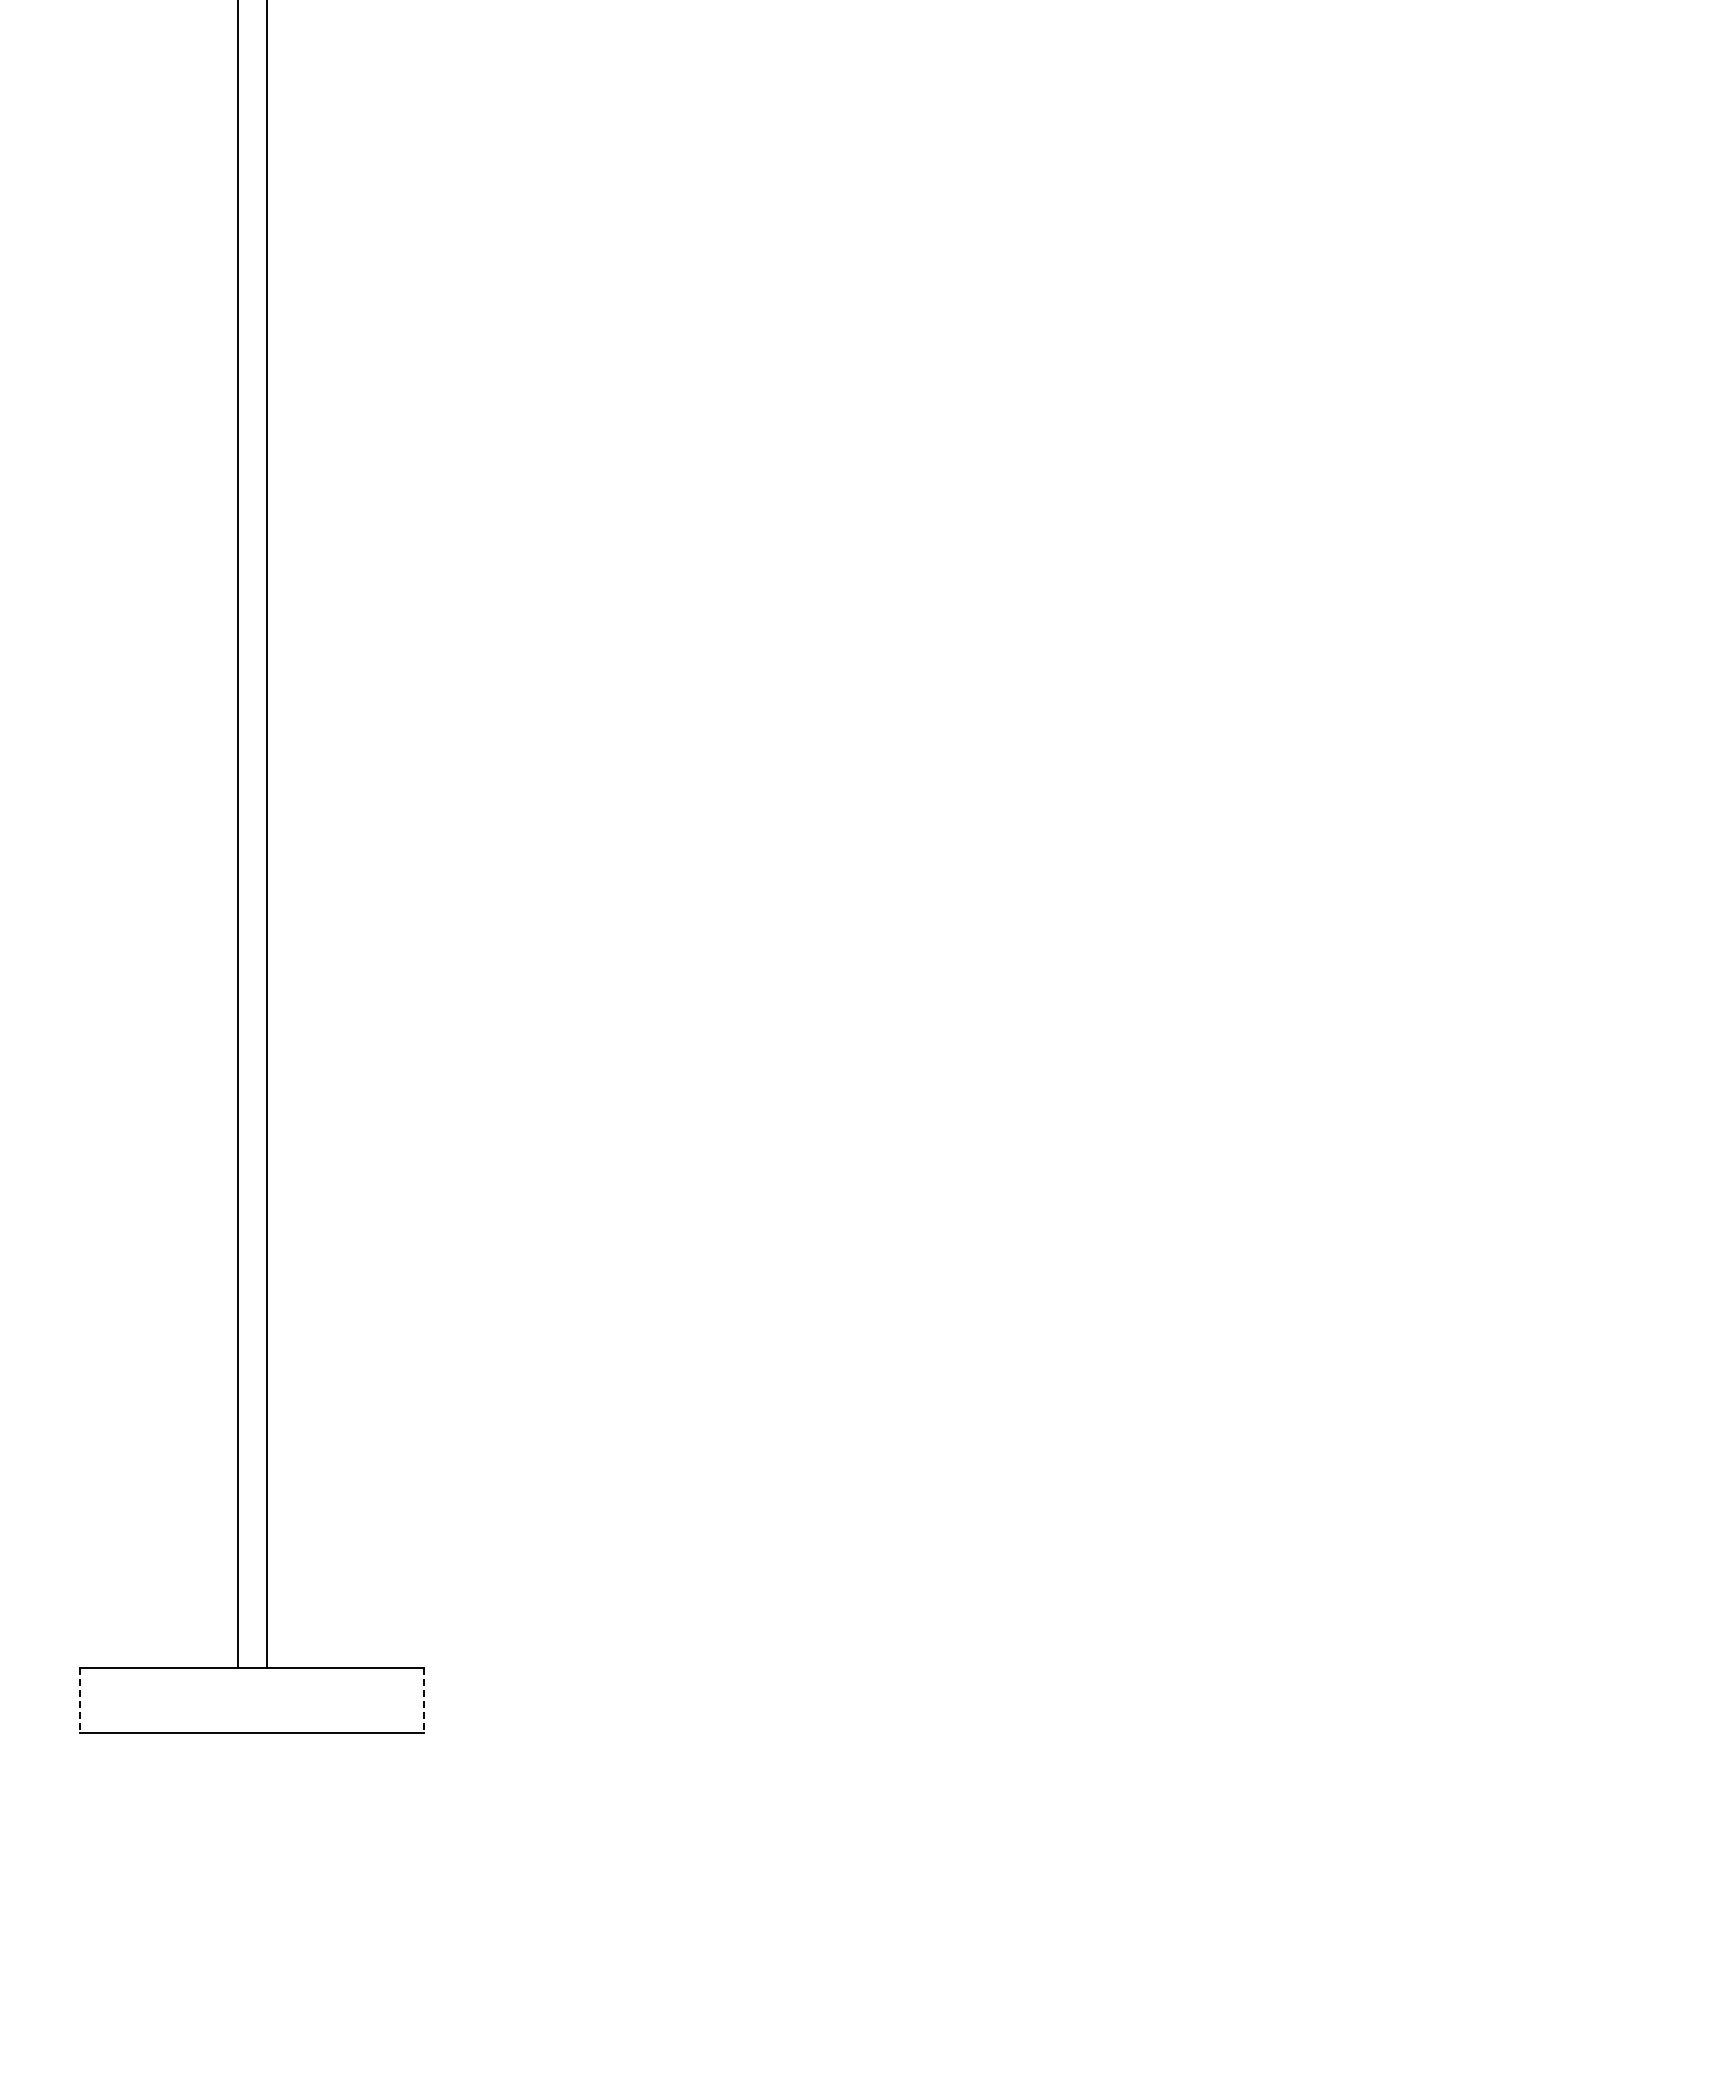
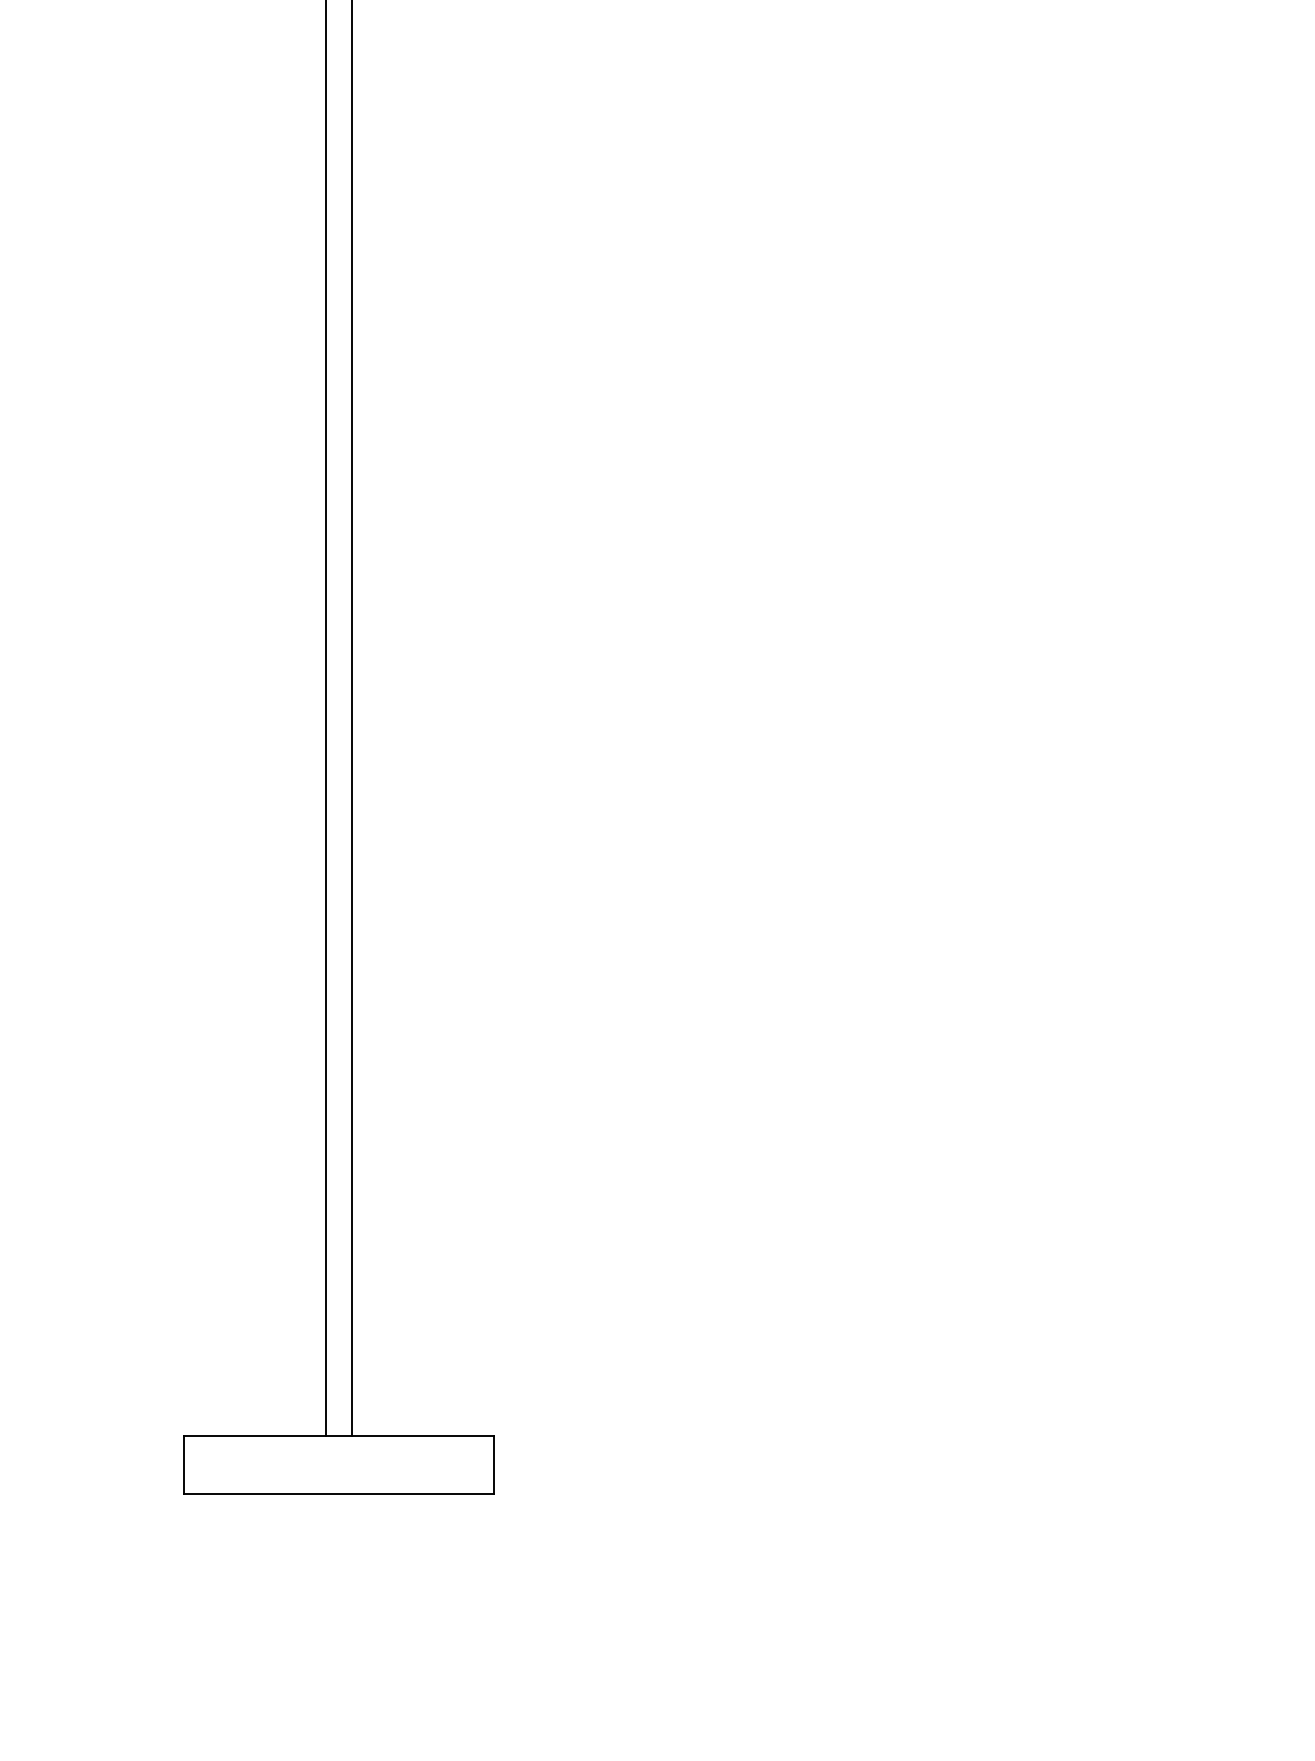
line: (80, 1700) -> (183, 1465), dashed -> solid
line: (424, 1700) -> (494, 1465), dashed -> solid

